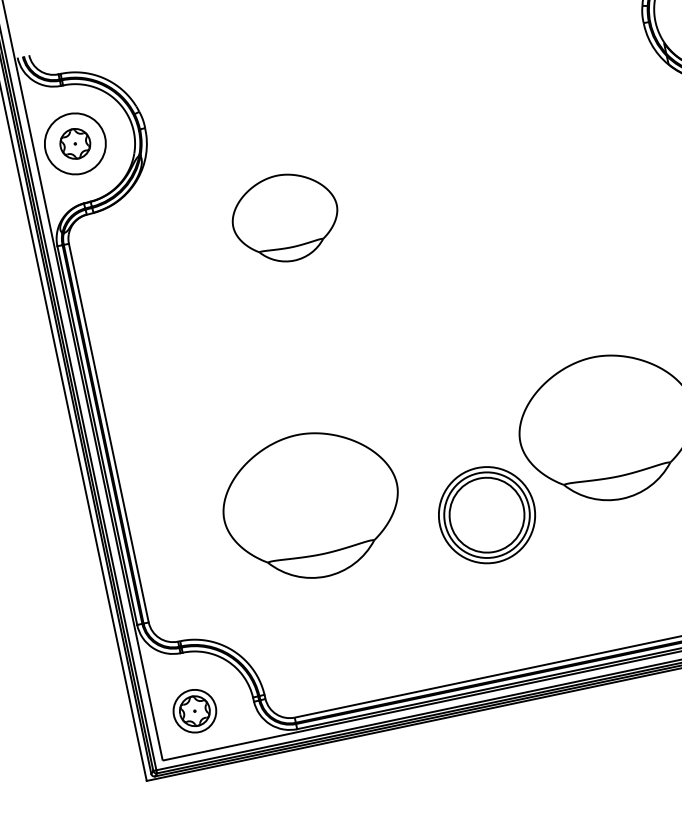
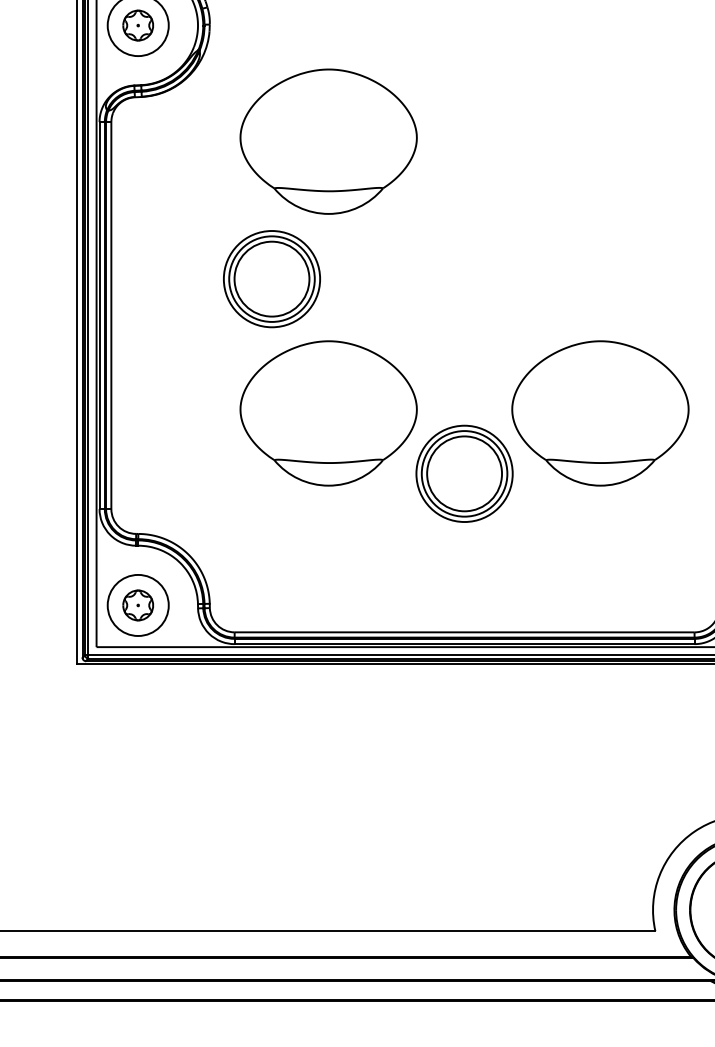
part: (285, 218) -> (328, 141), size x1.67
part: (258, 364) -> (271, 279), added
part: (311, 505) -> (328, 413), moved
circle: (193, 710) -> (137, 604), size x1.43

